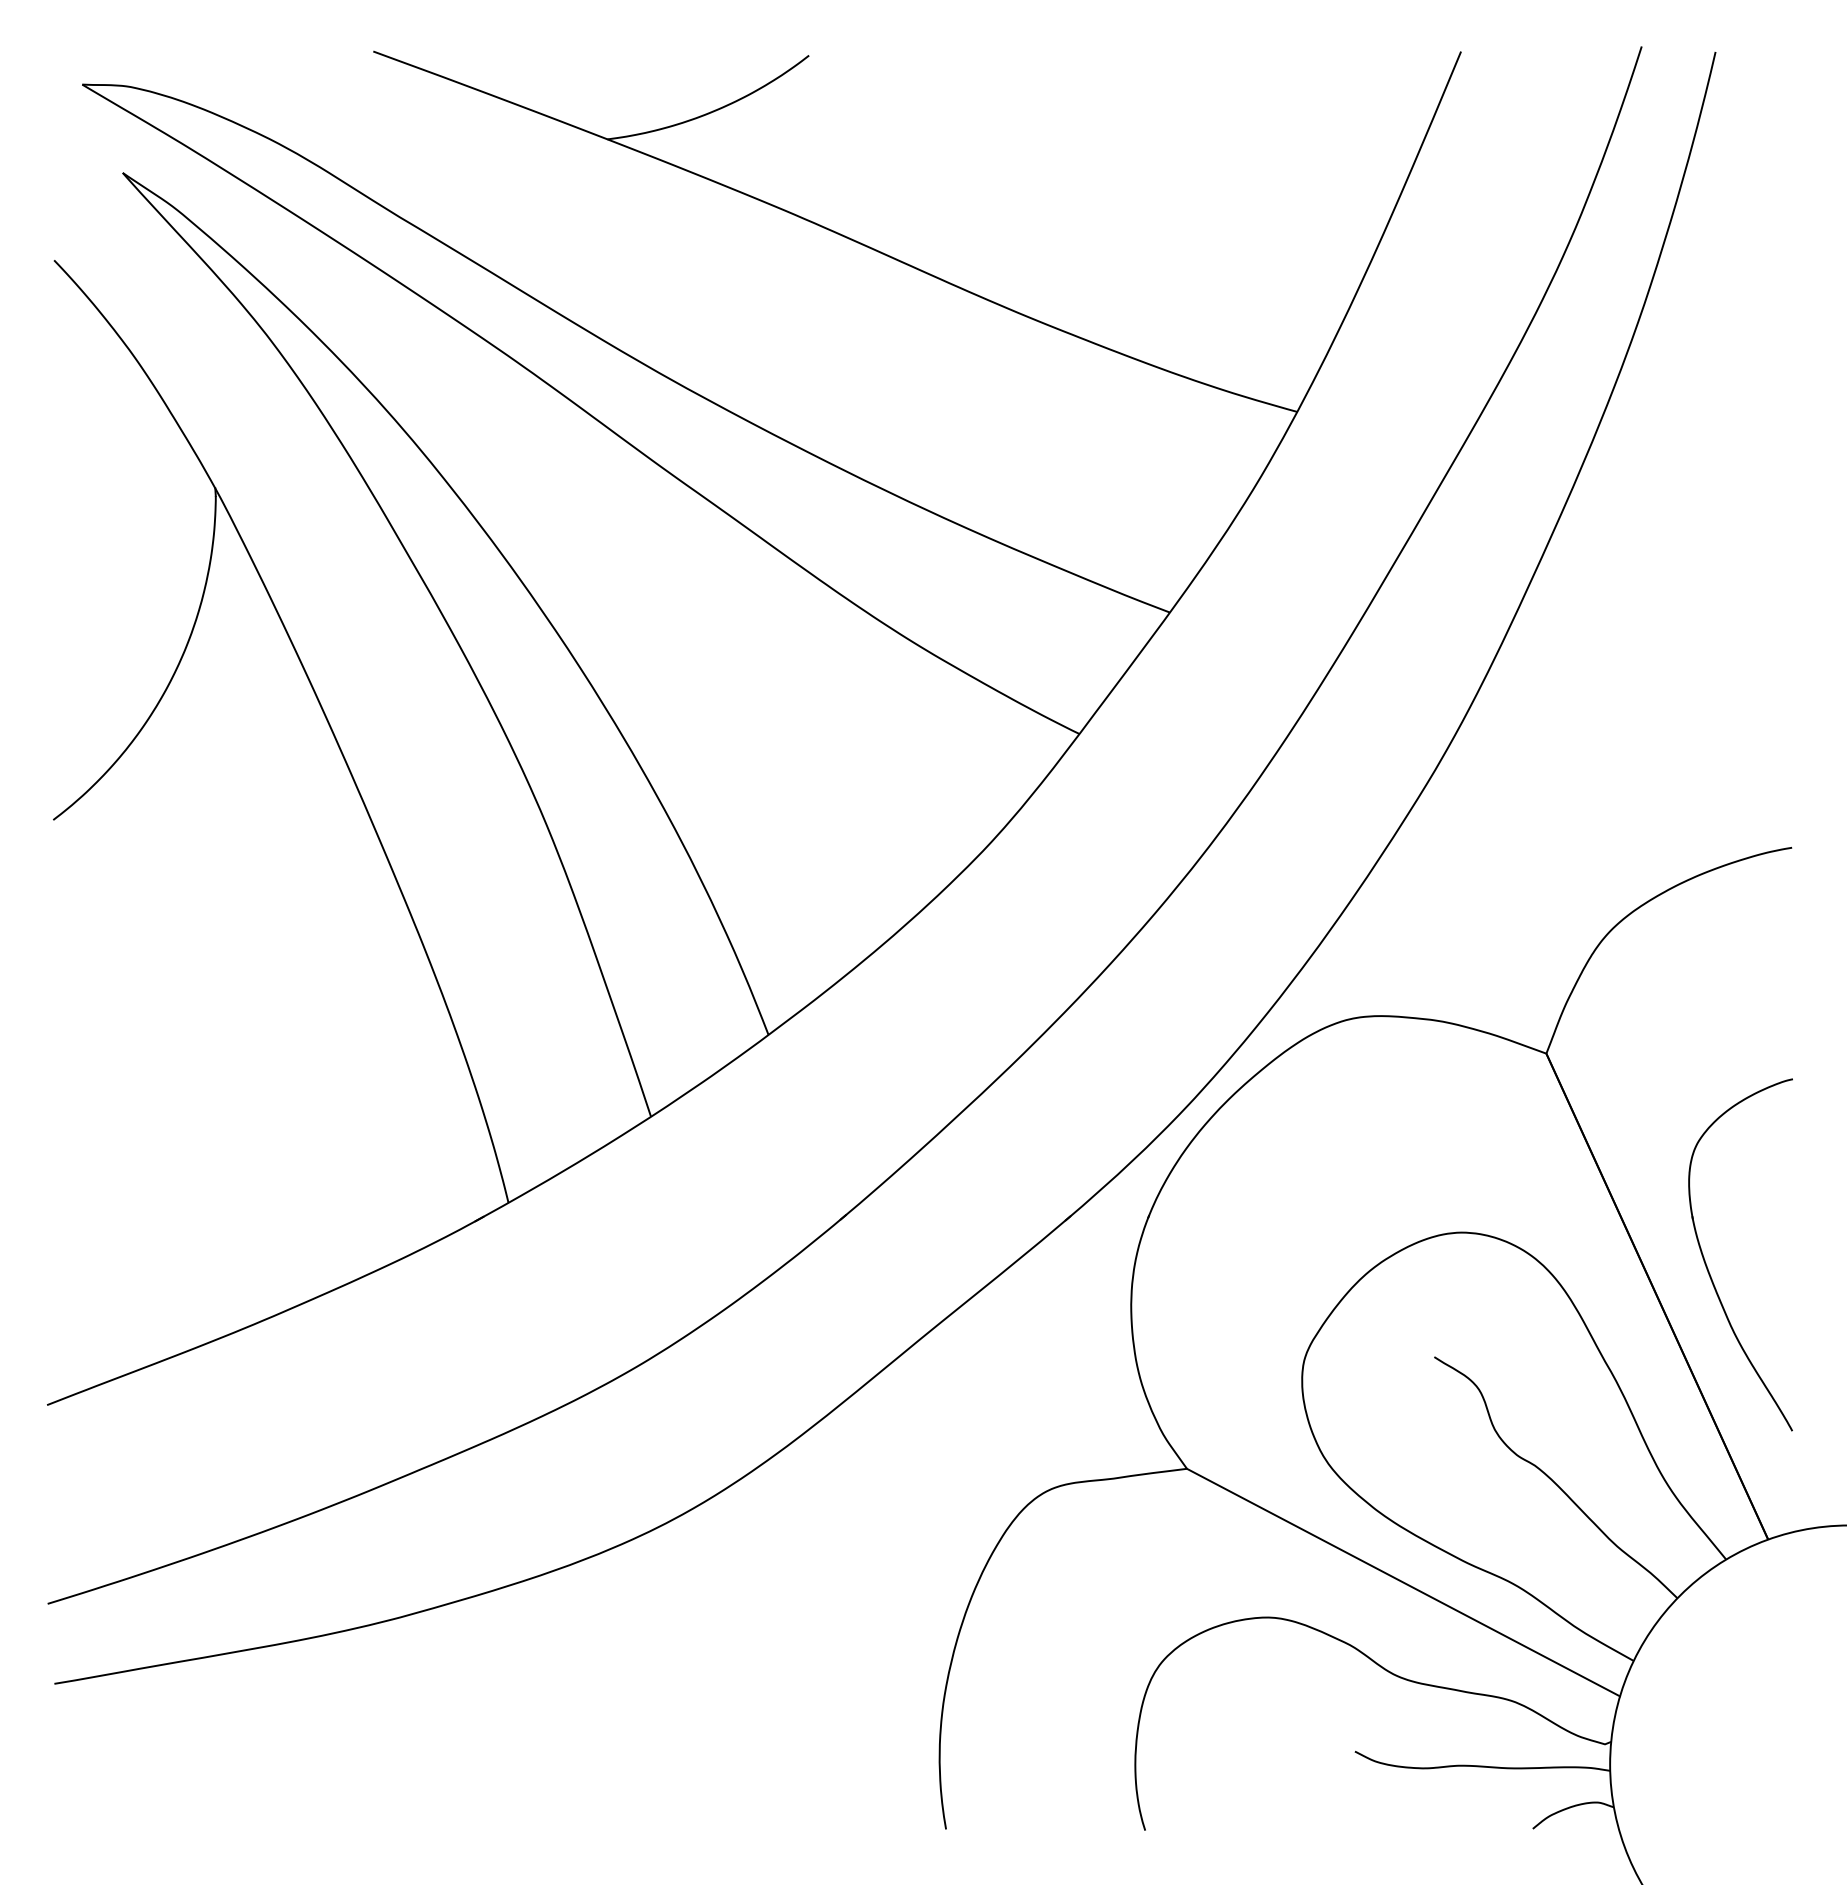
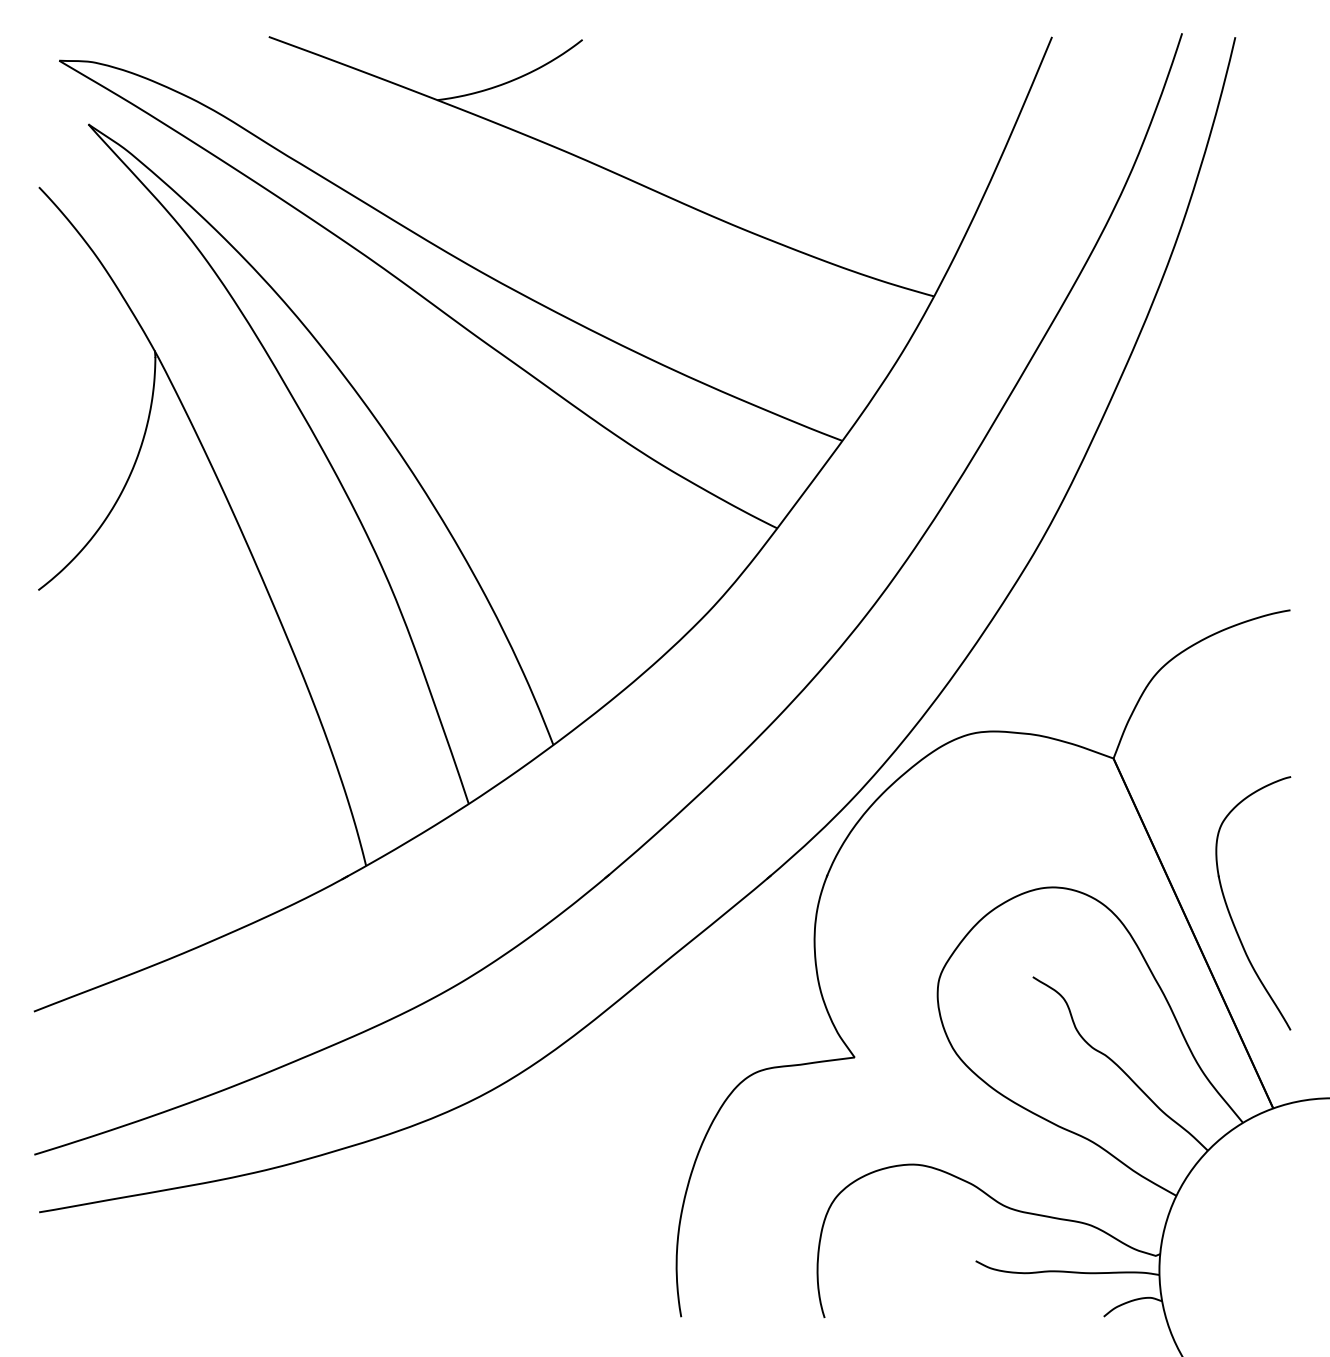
line: (1402, 1582) -> (1009, 1139), removed

